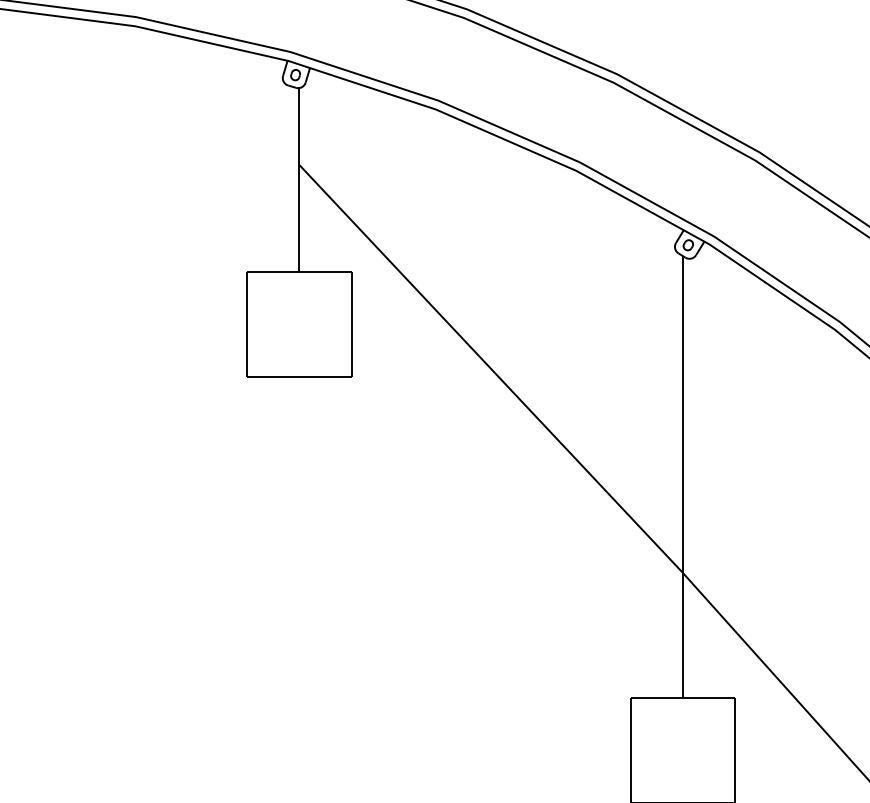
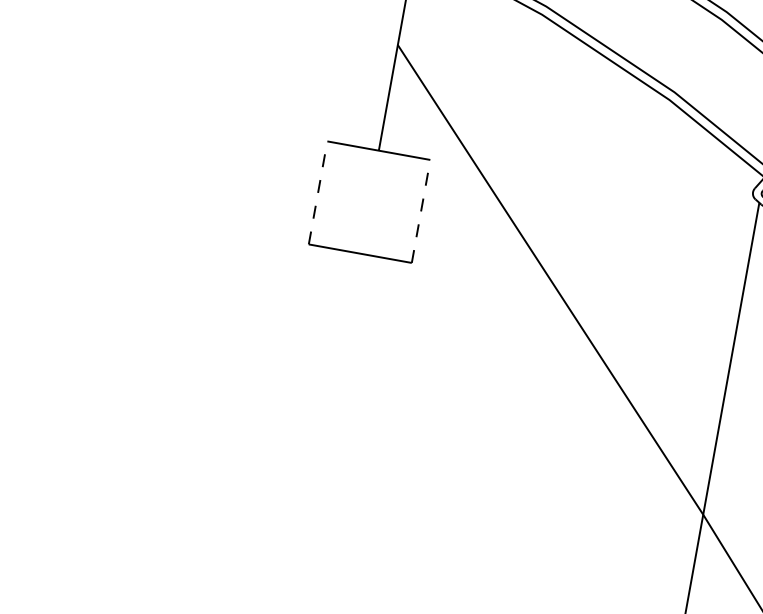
line: (246, 324) -> (317, 192), solid -> dashed
line: (351, 324) -> (420, 211), solid -> dashed

